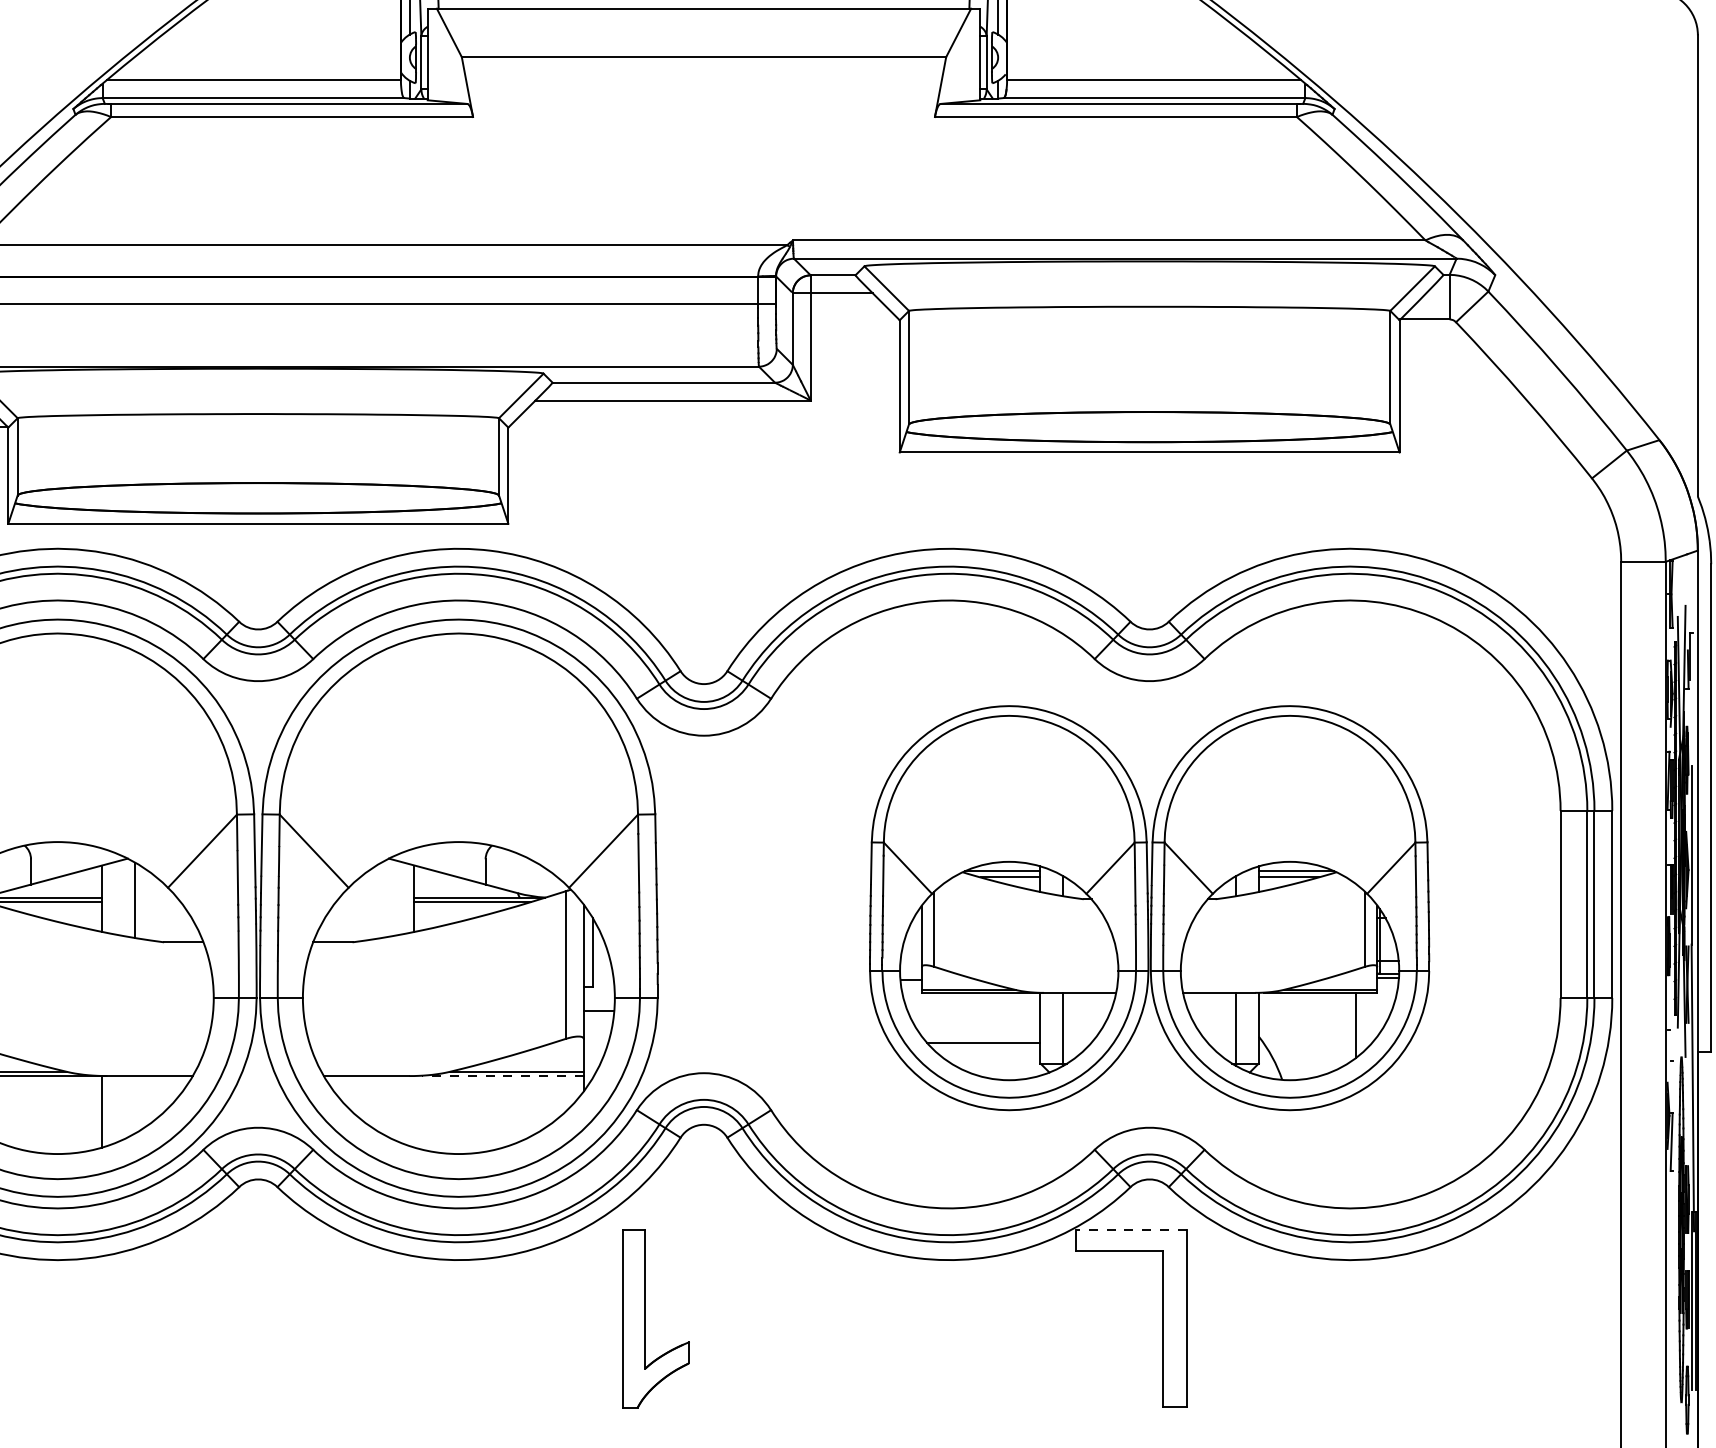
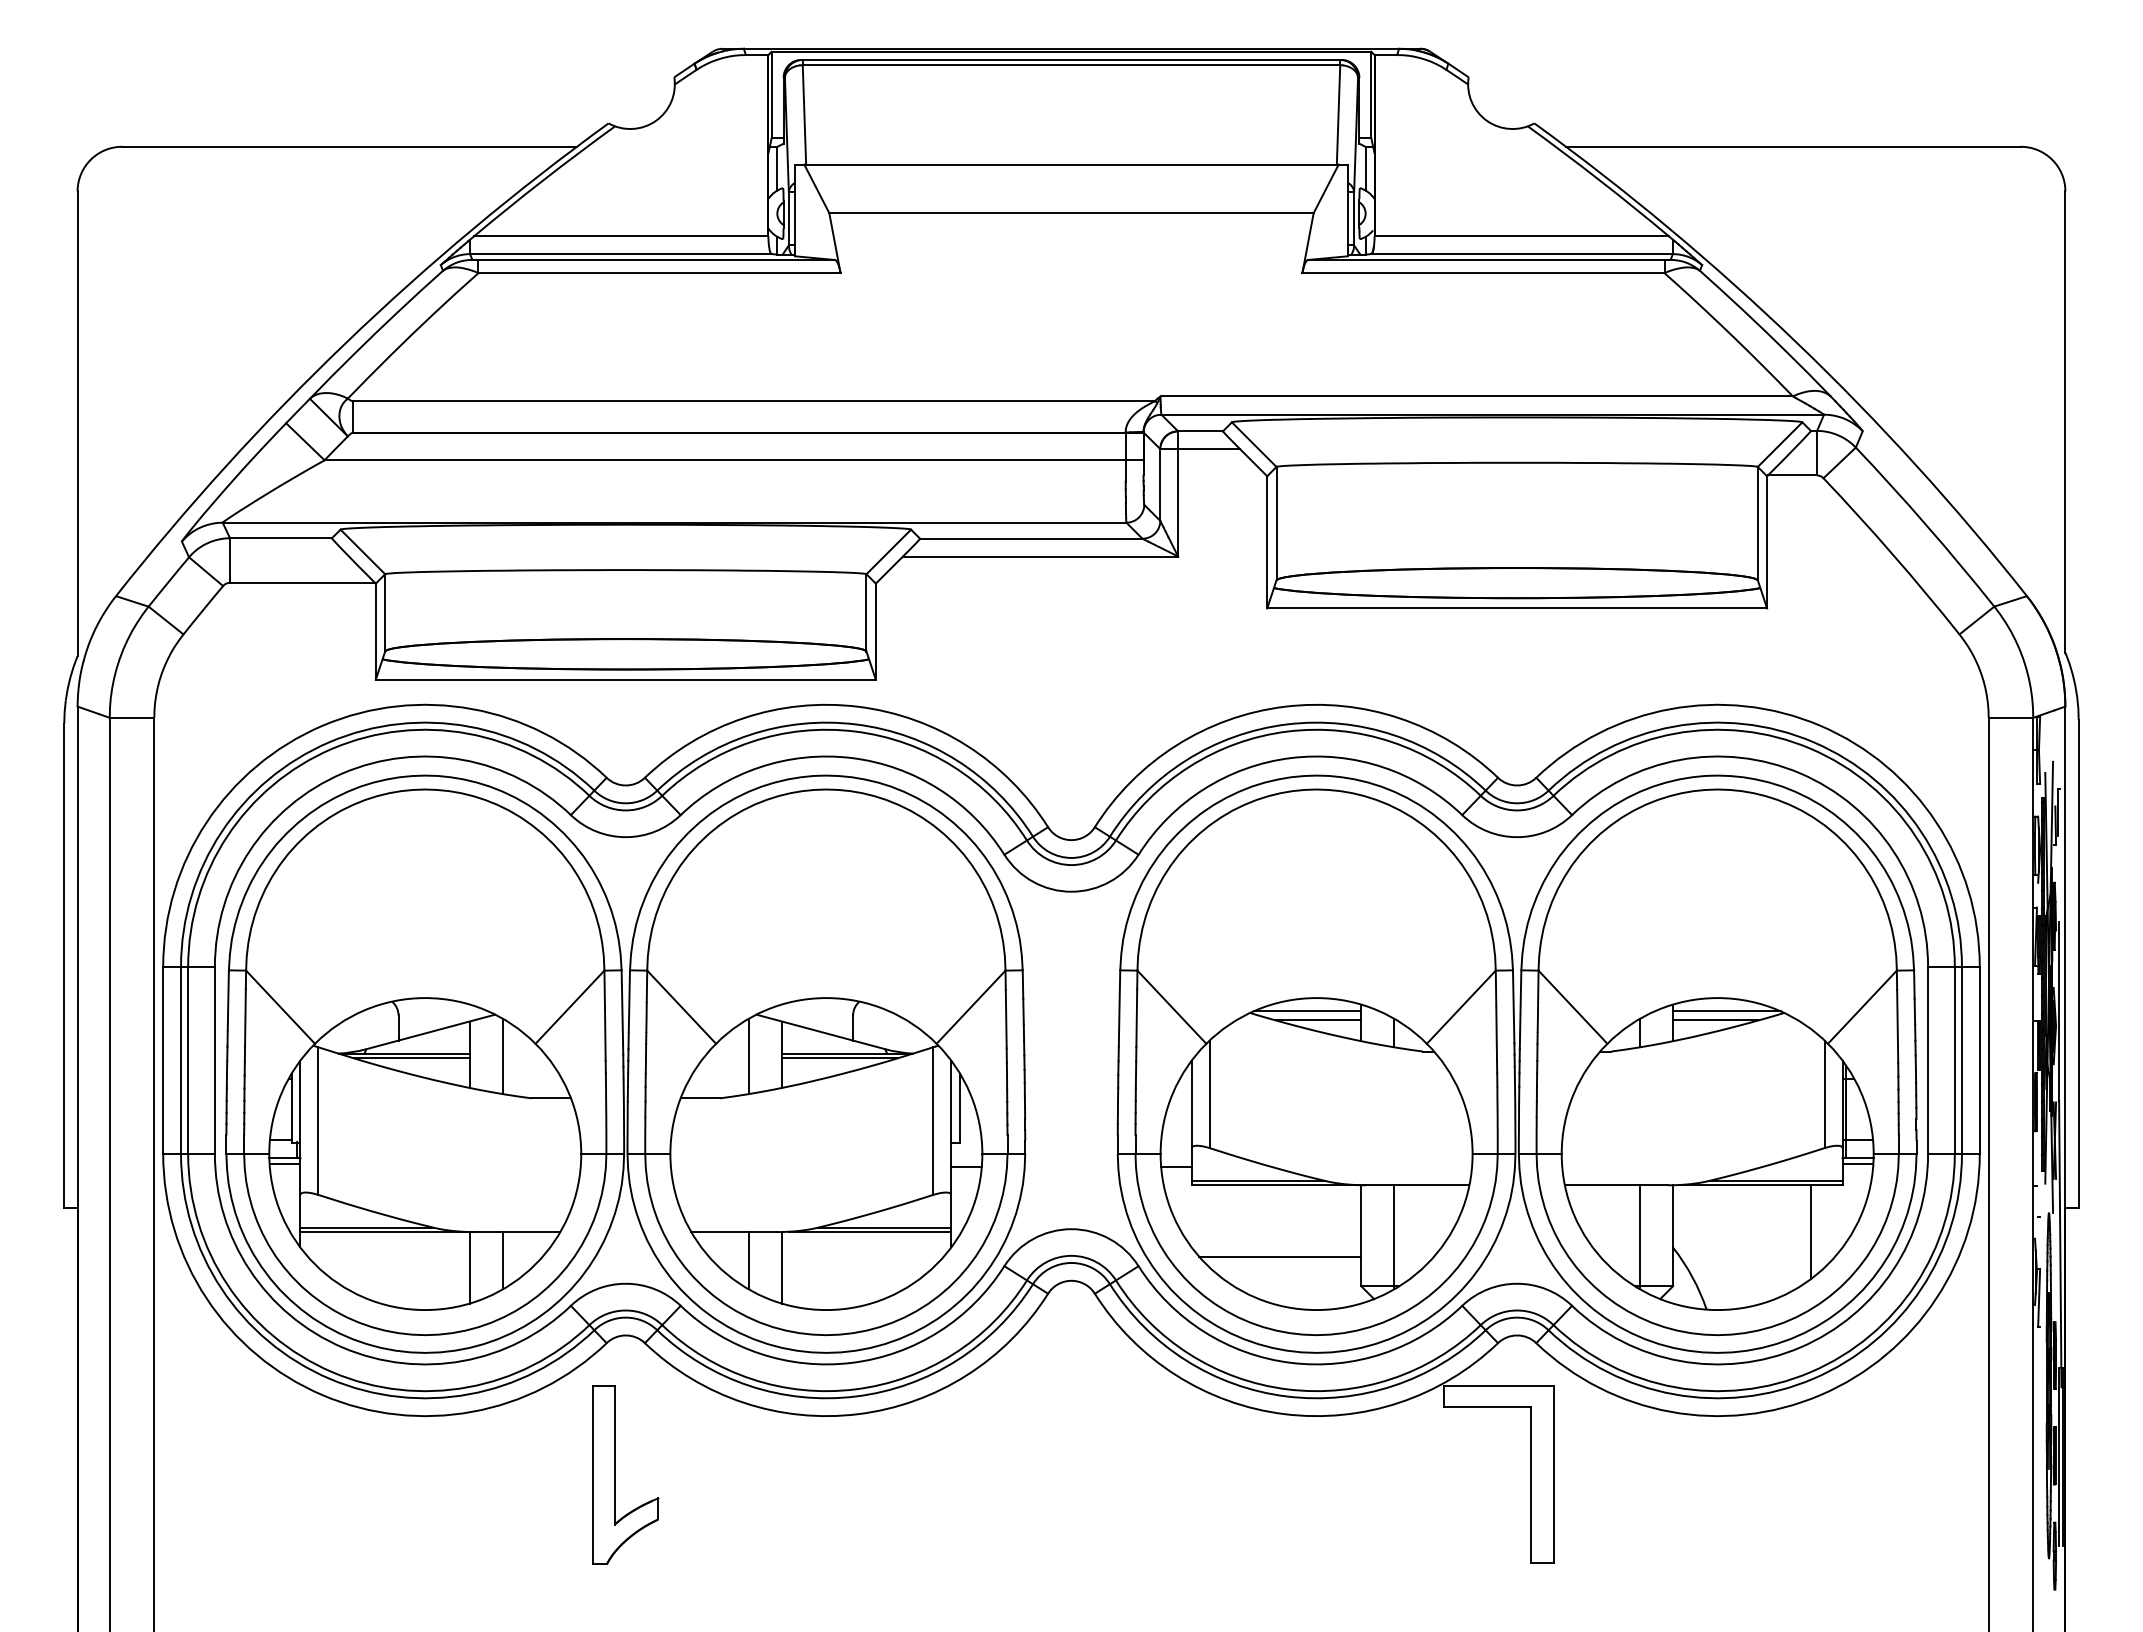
line: (382, 900) -> (749, 1056), added
part: (1149, 907) -> (1516, 1063), size x1.43
line: (502, 1076) -> (869, 1232), dashed -> solid
line: (135, 1104) -> (502, 1260), added
line: (382, 1104) -> (749, 1260), added
line: (414, 1111) -> (781, 1267), added
line: (1131, 1229) -> (1498, 1385), dashed -> solid
part: (646, 1318) -> (615, 1474), moved

